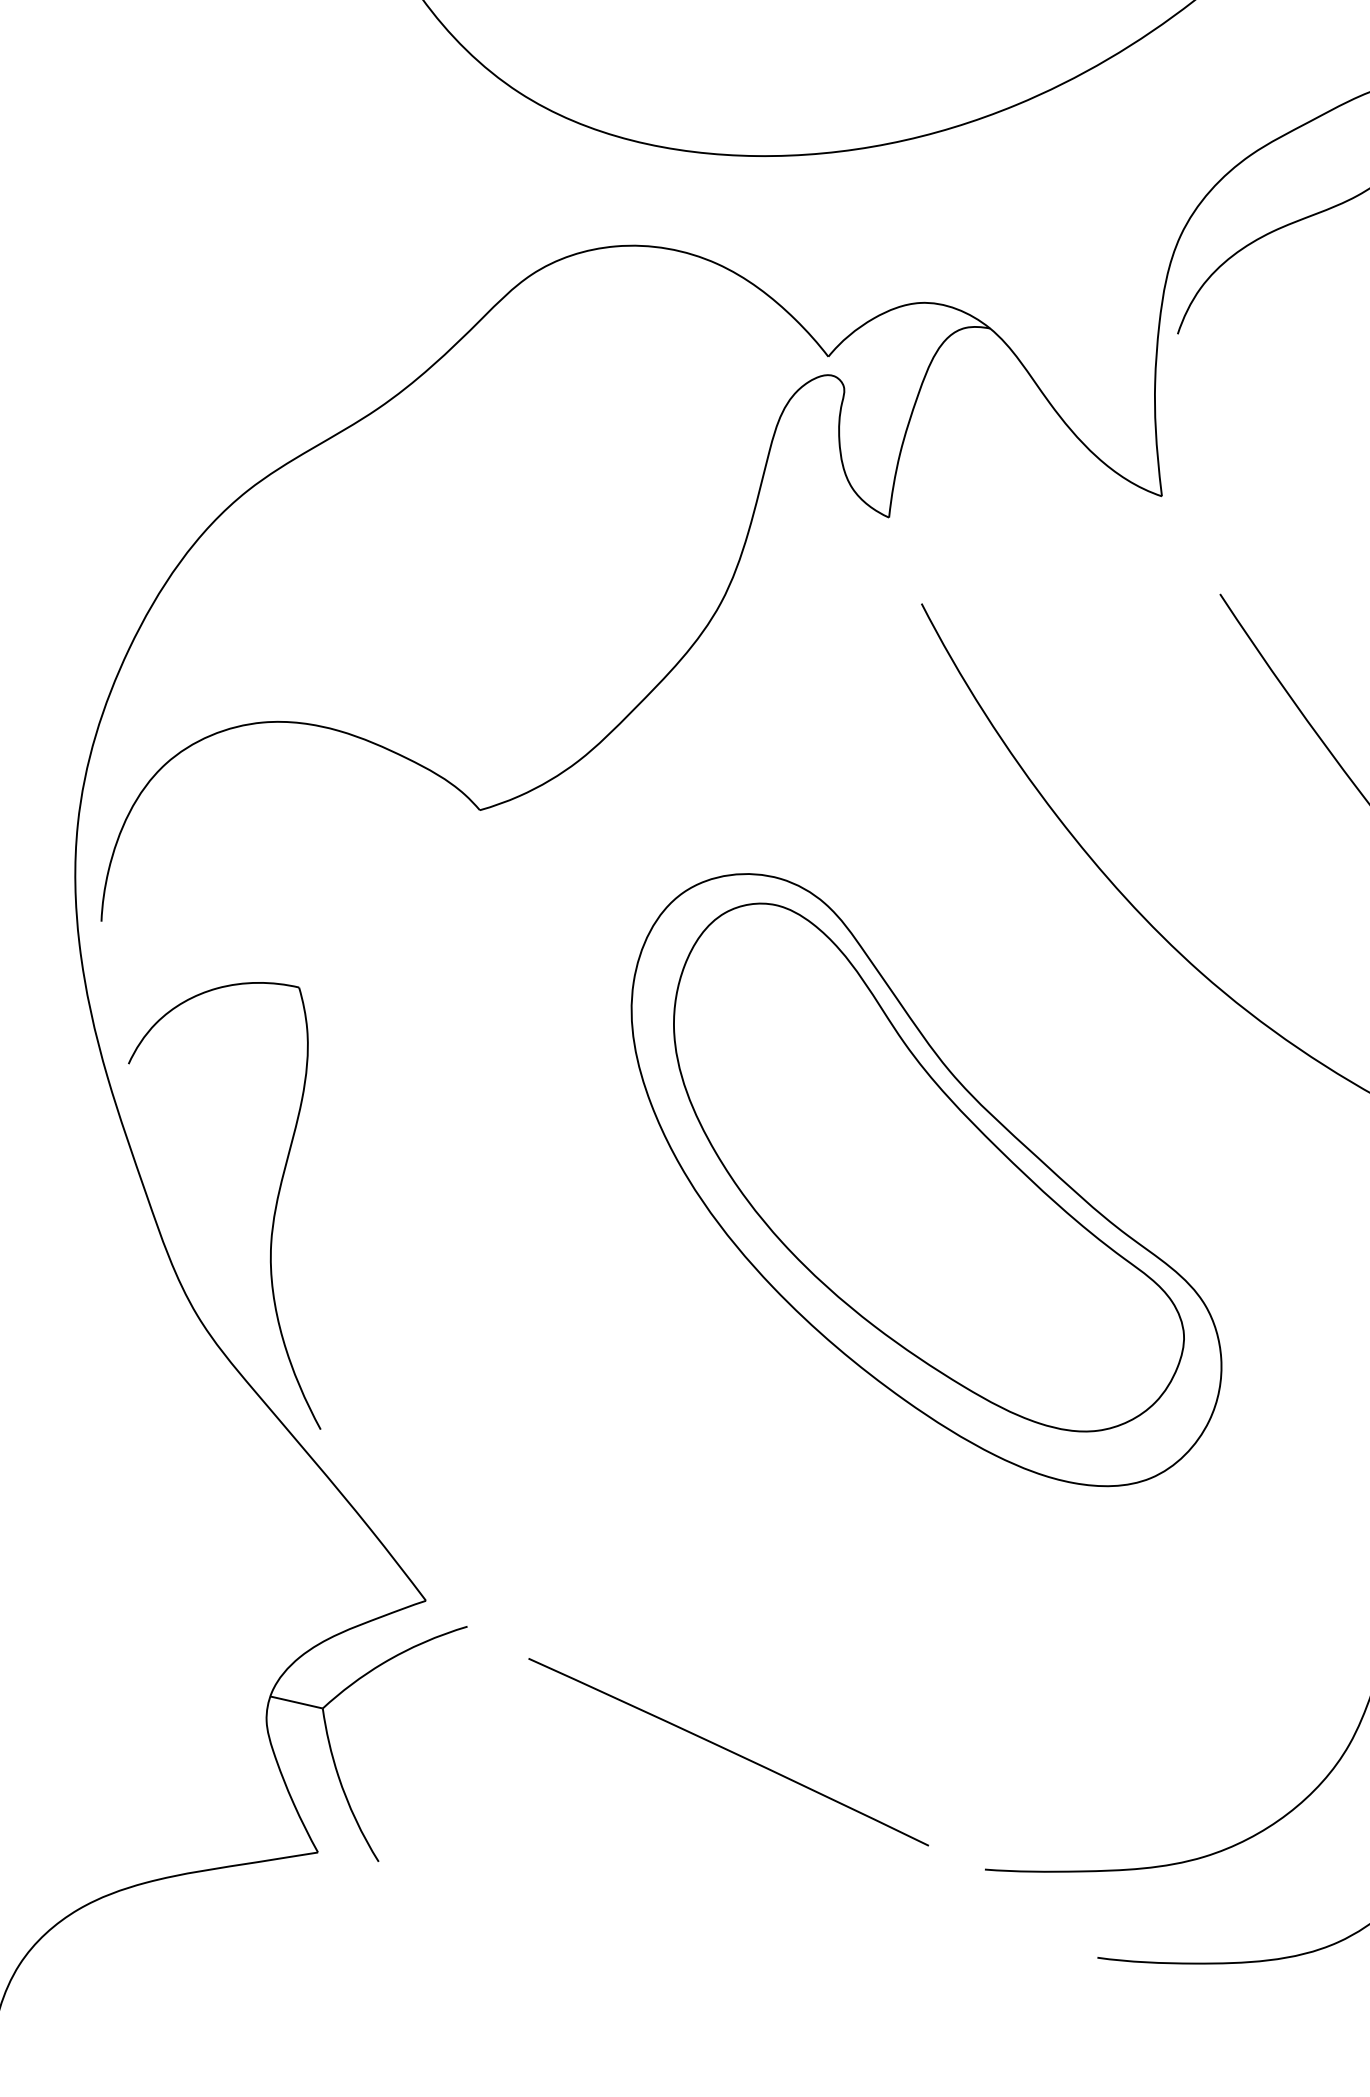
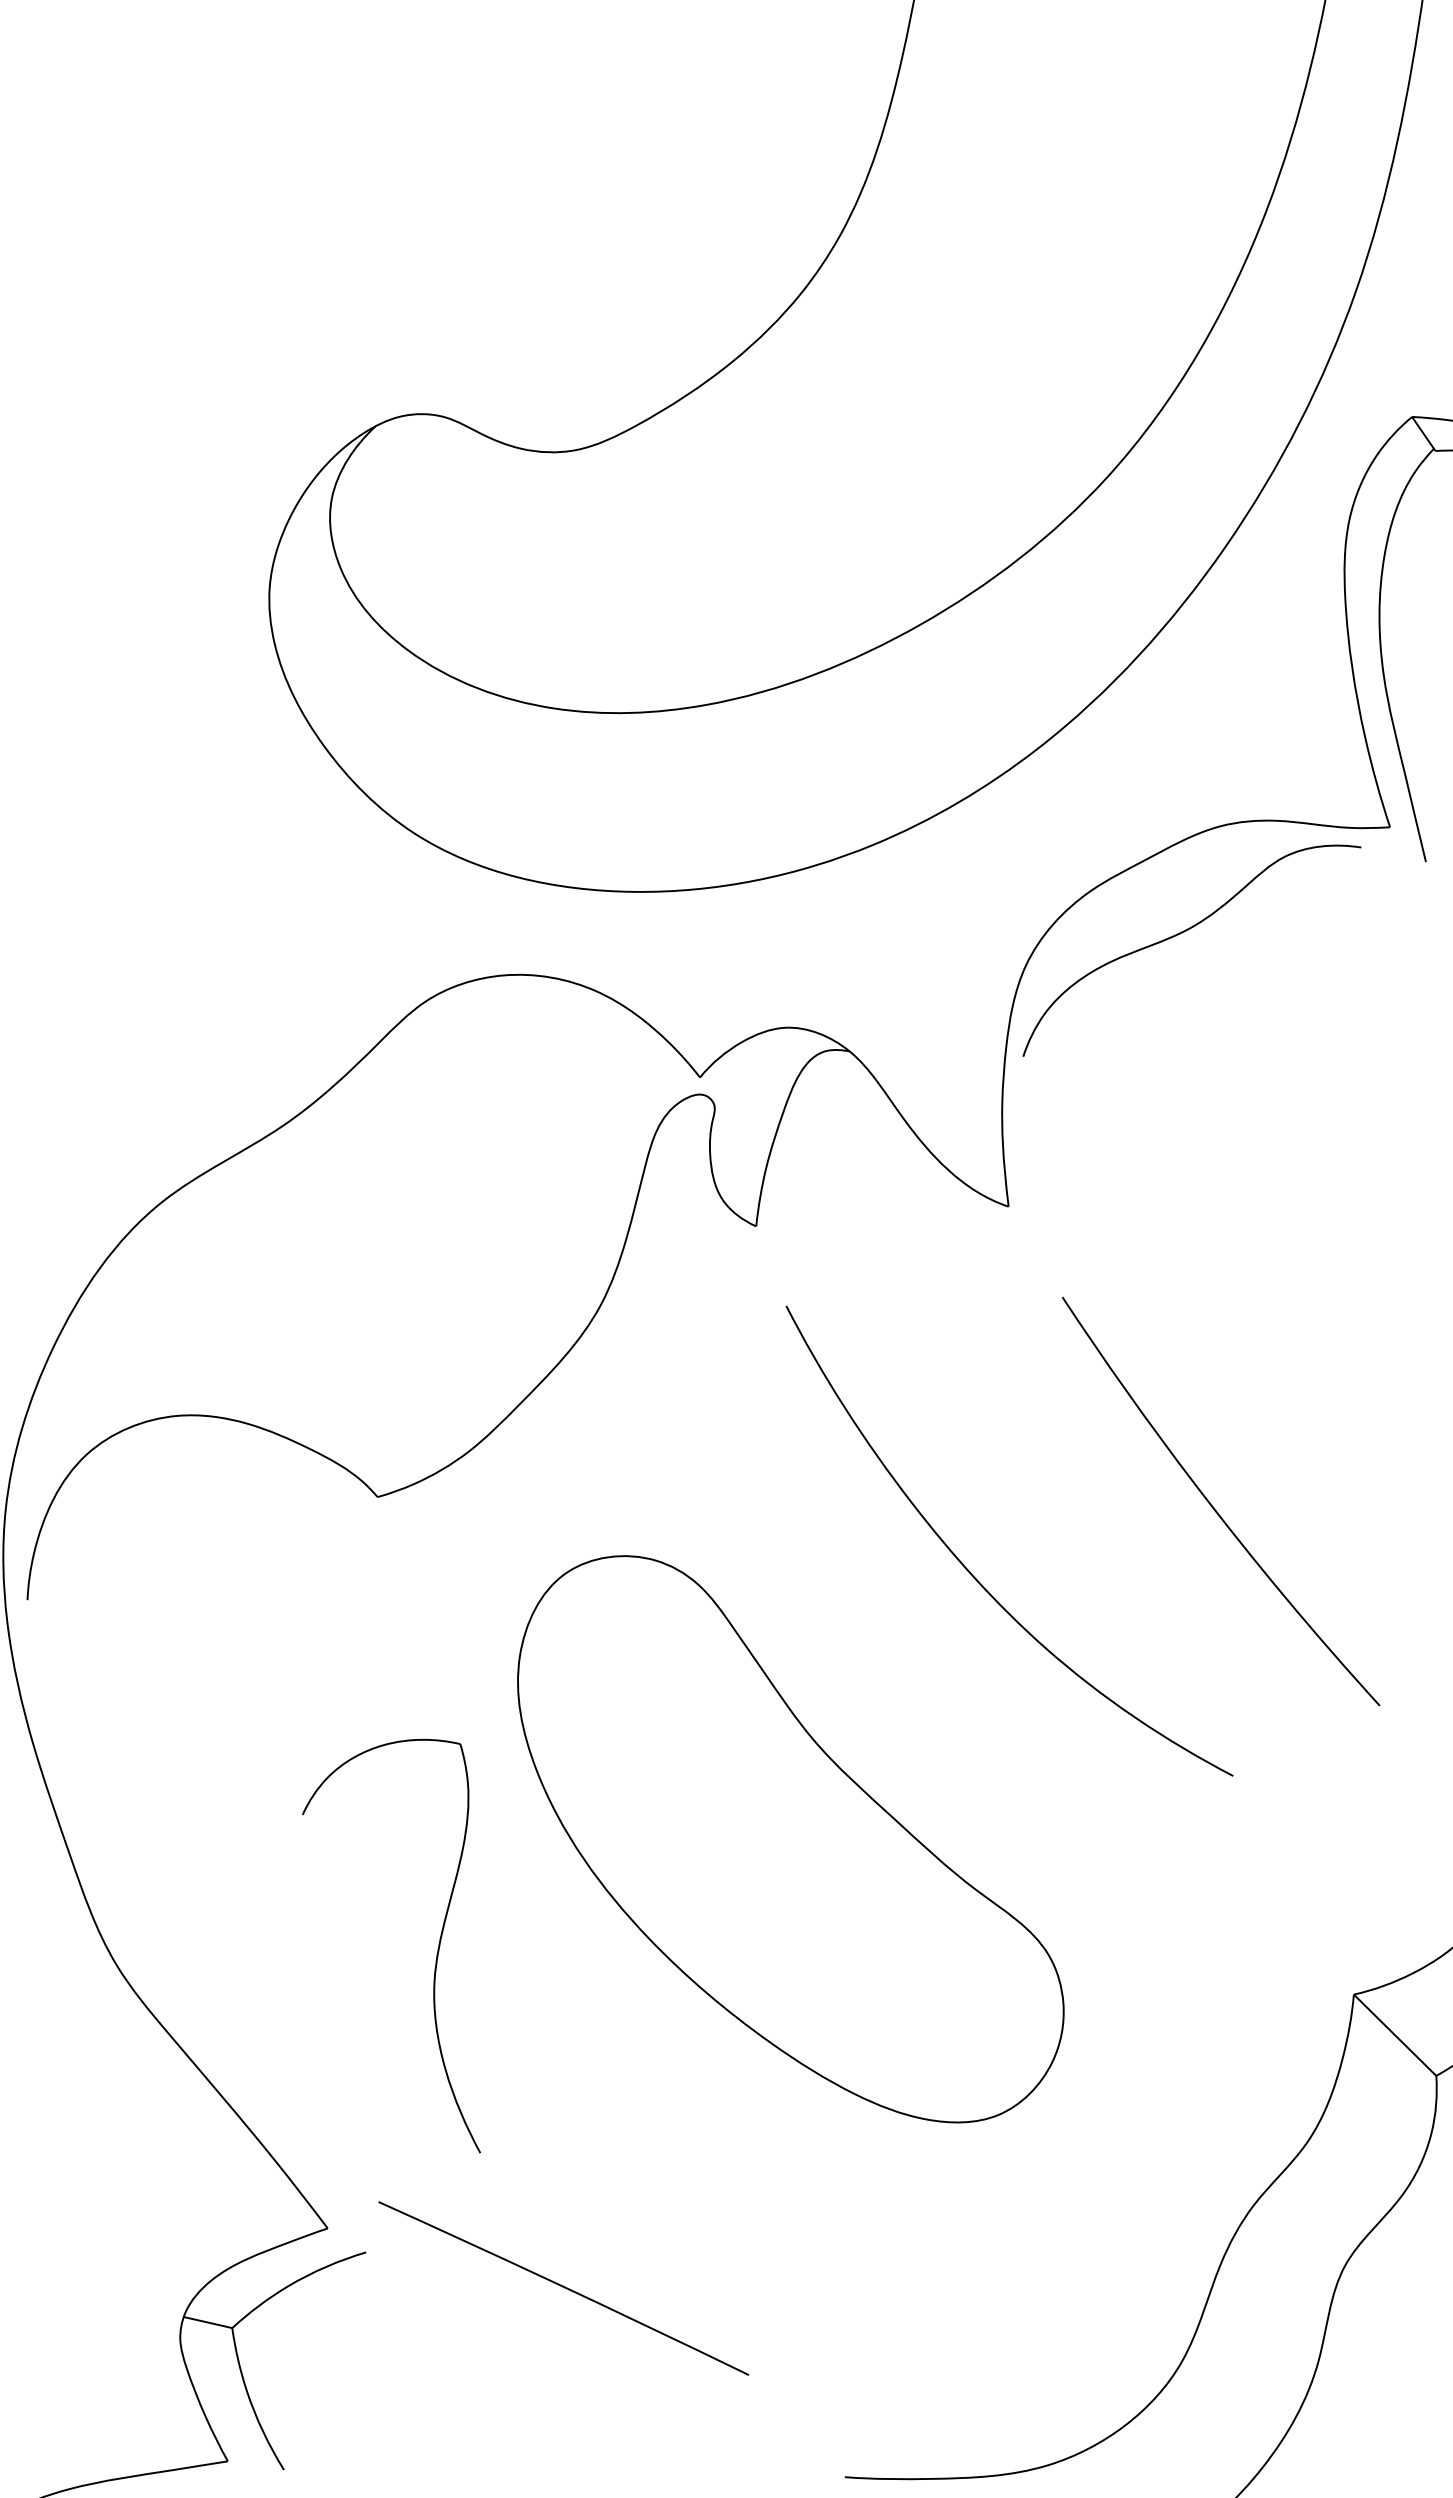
part: (928, 1167) -> (792, 1827), removed
part: (273, 1214) -> (436, 1954), moved
curve: (728, 1751) -> (563, 2287), moved

